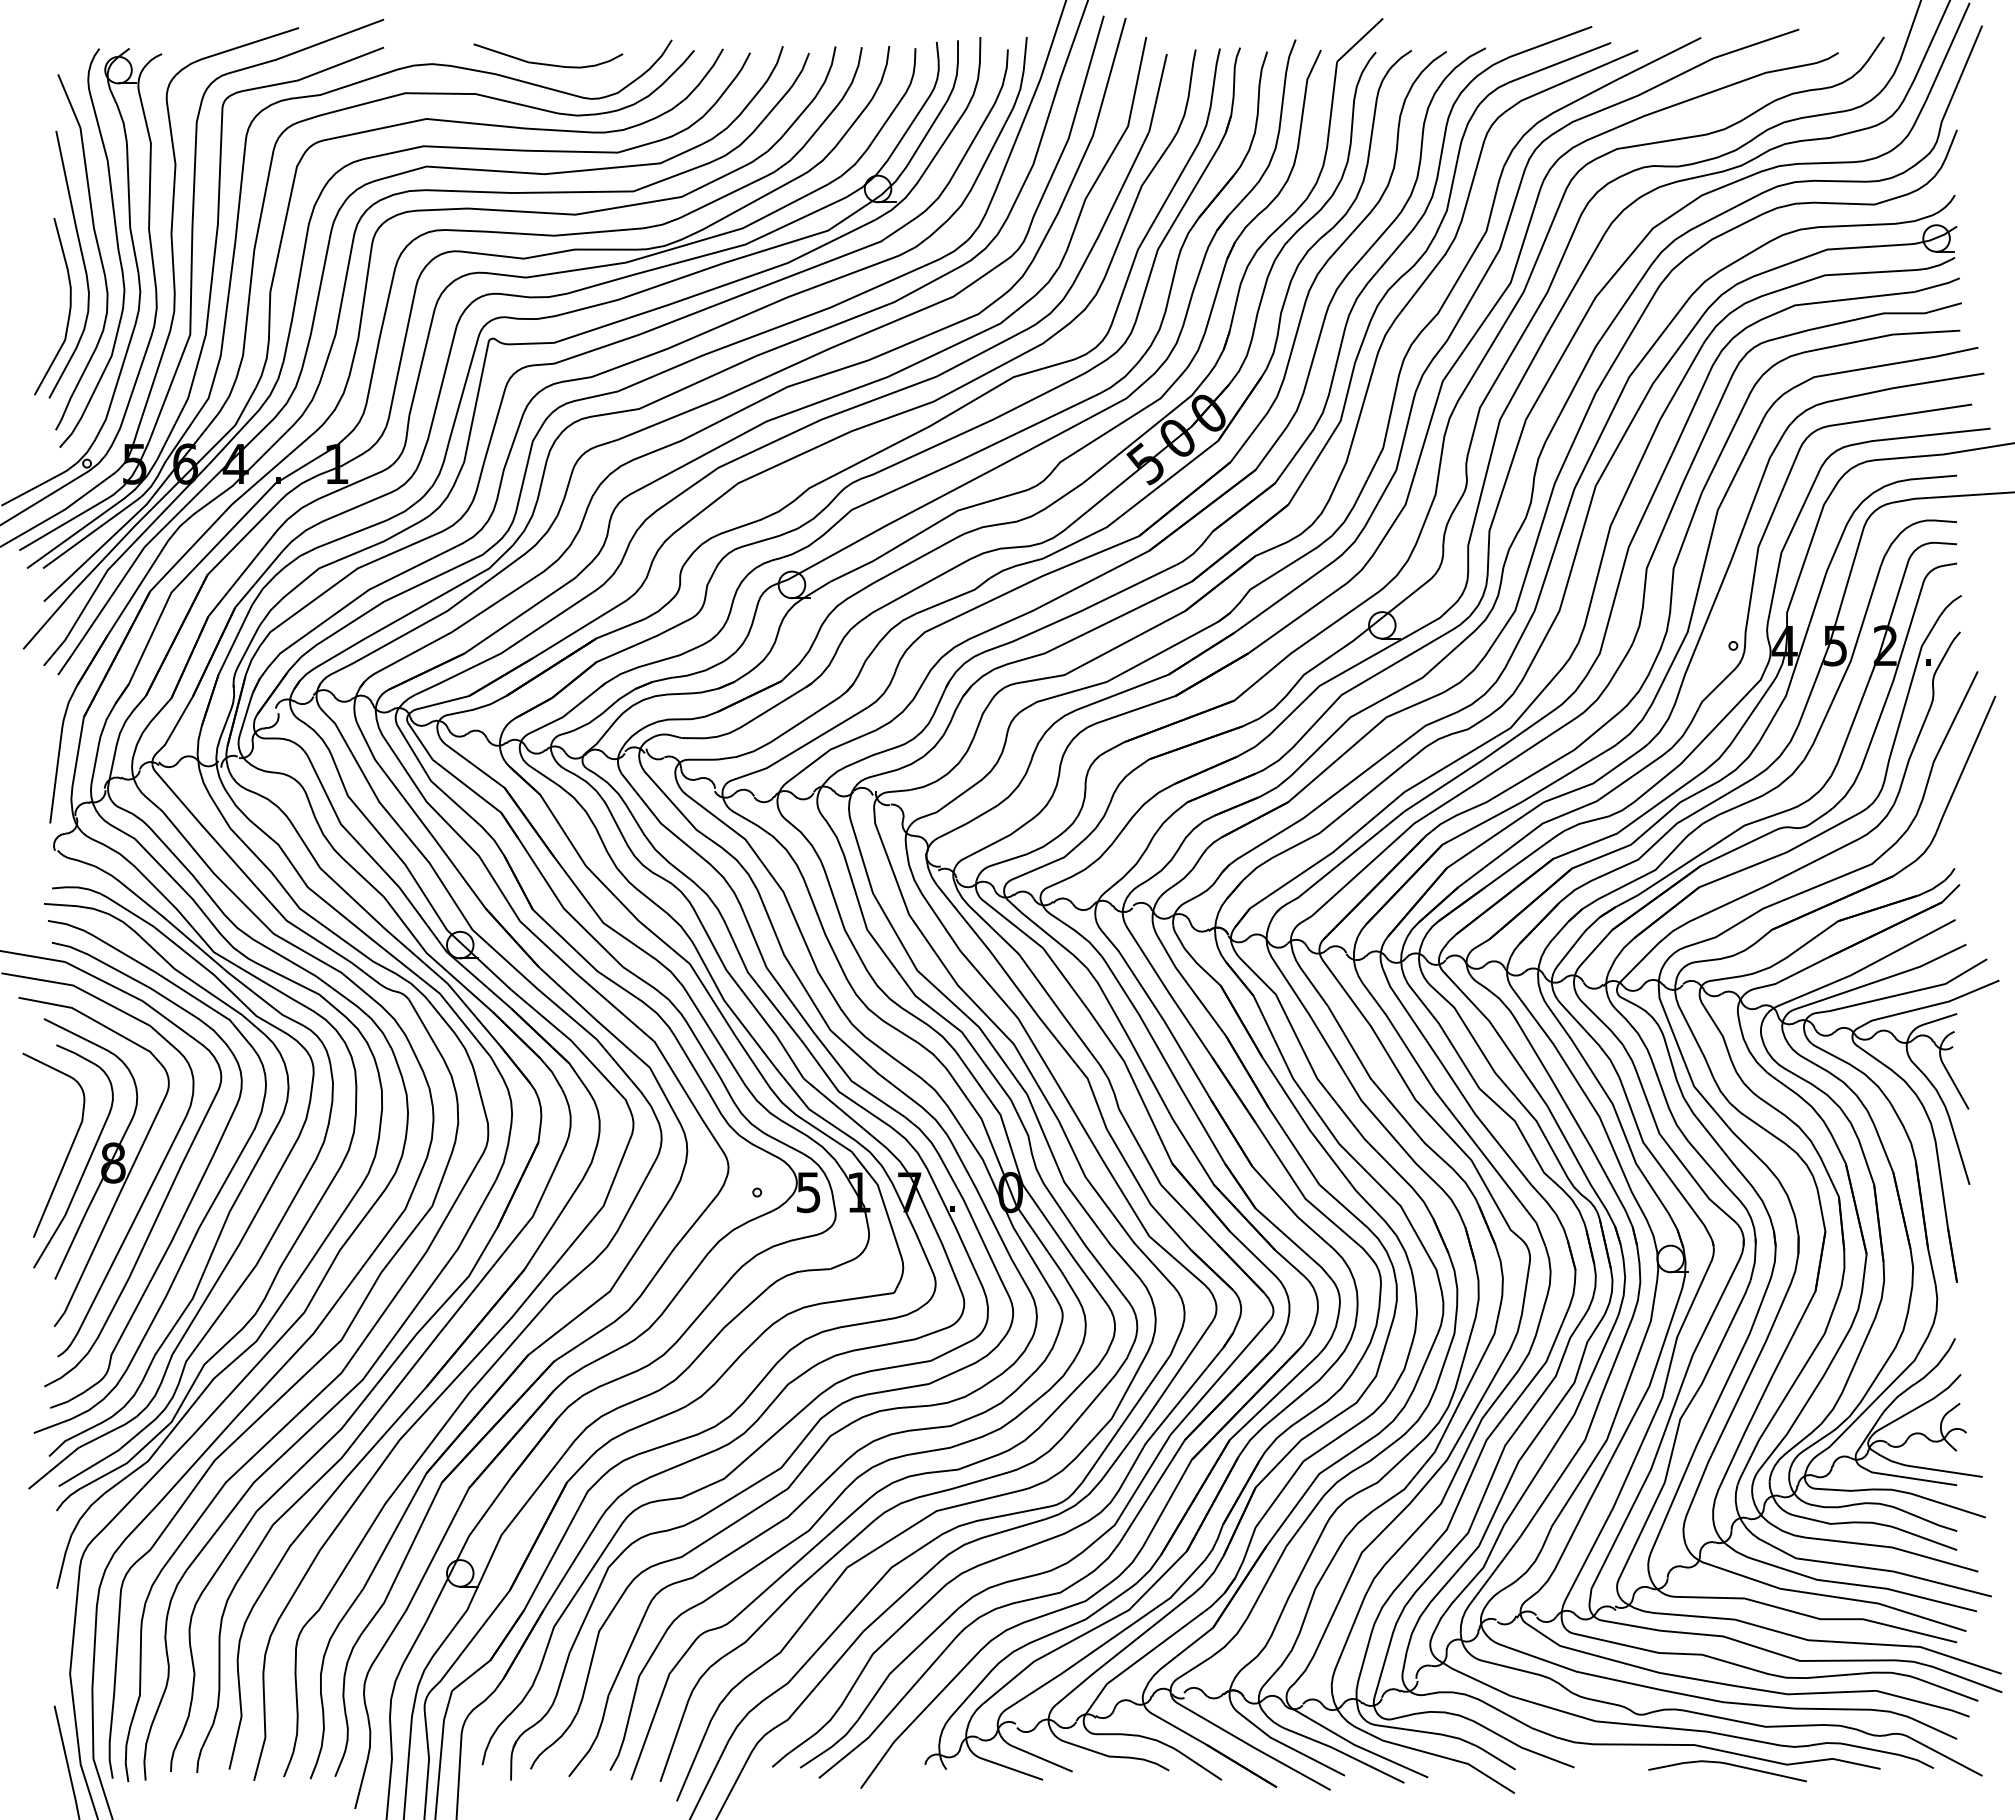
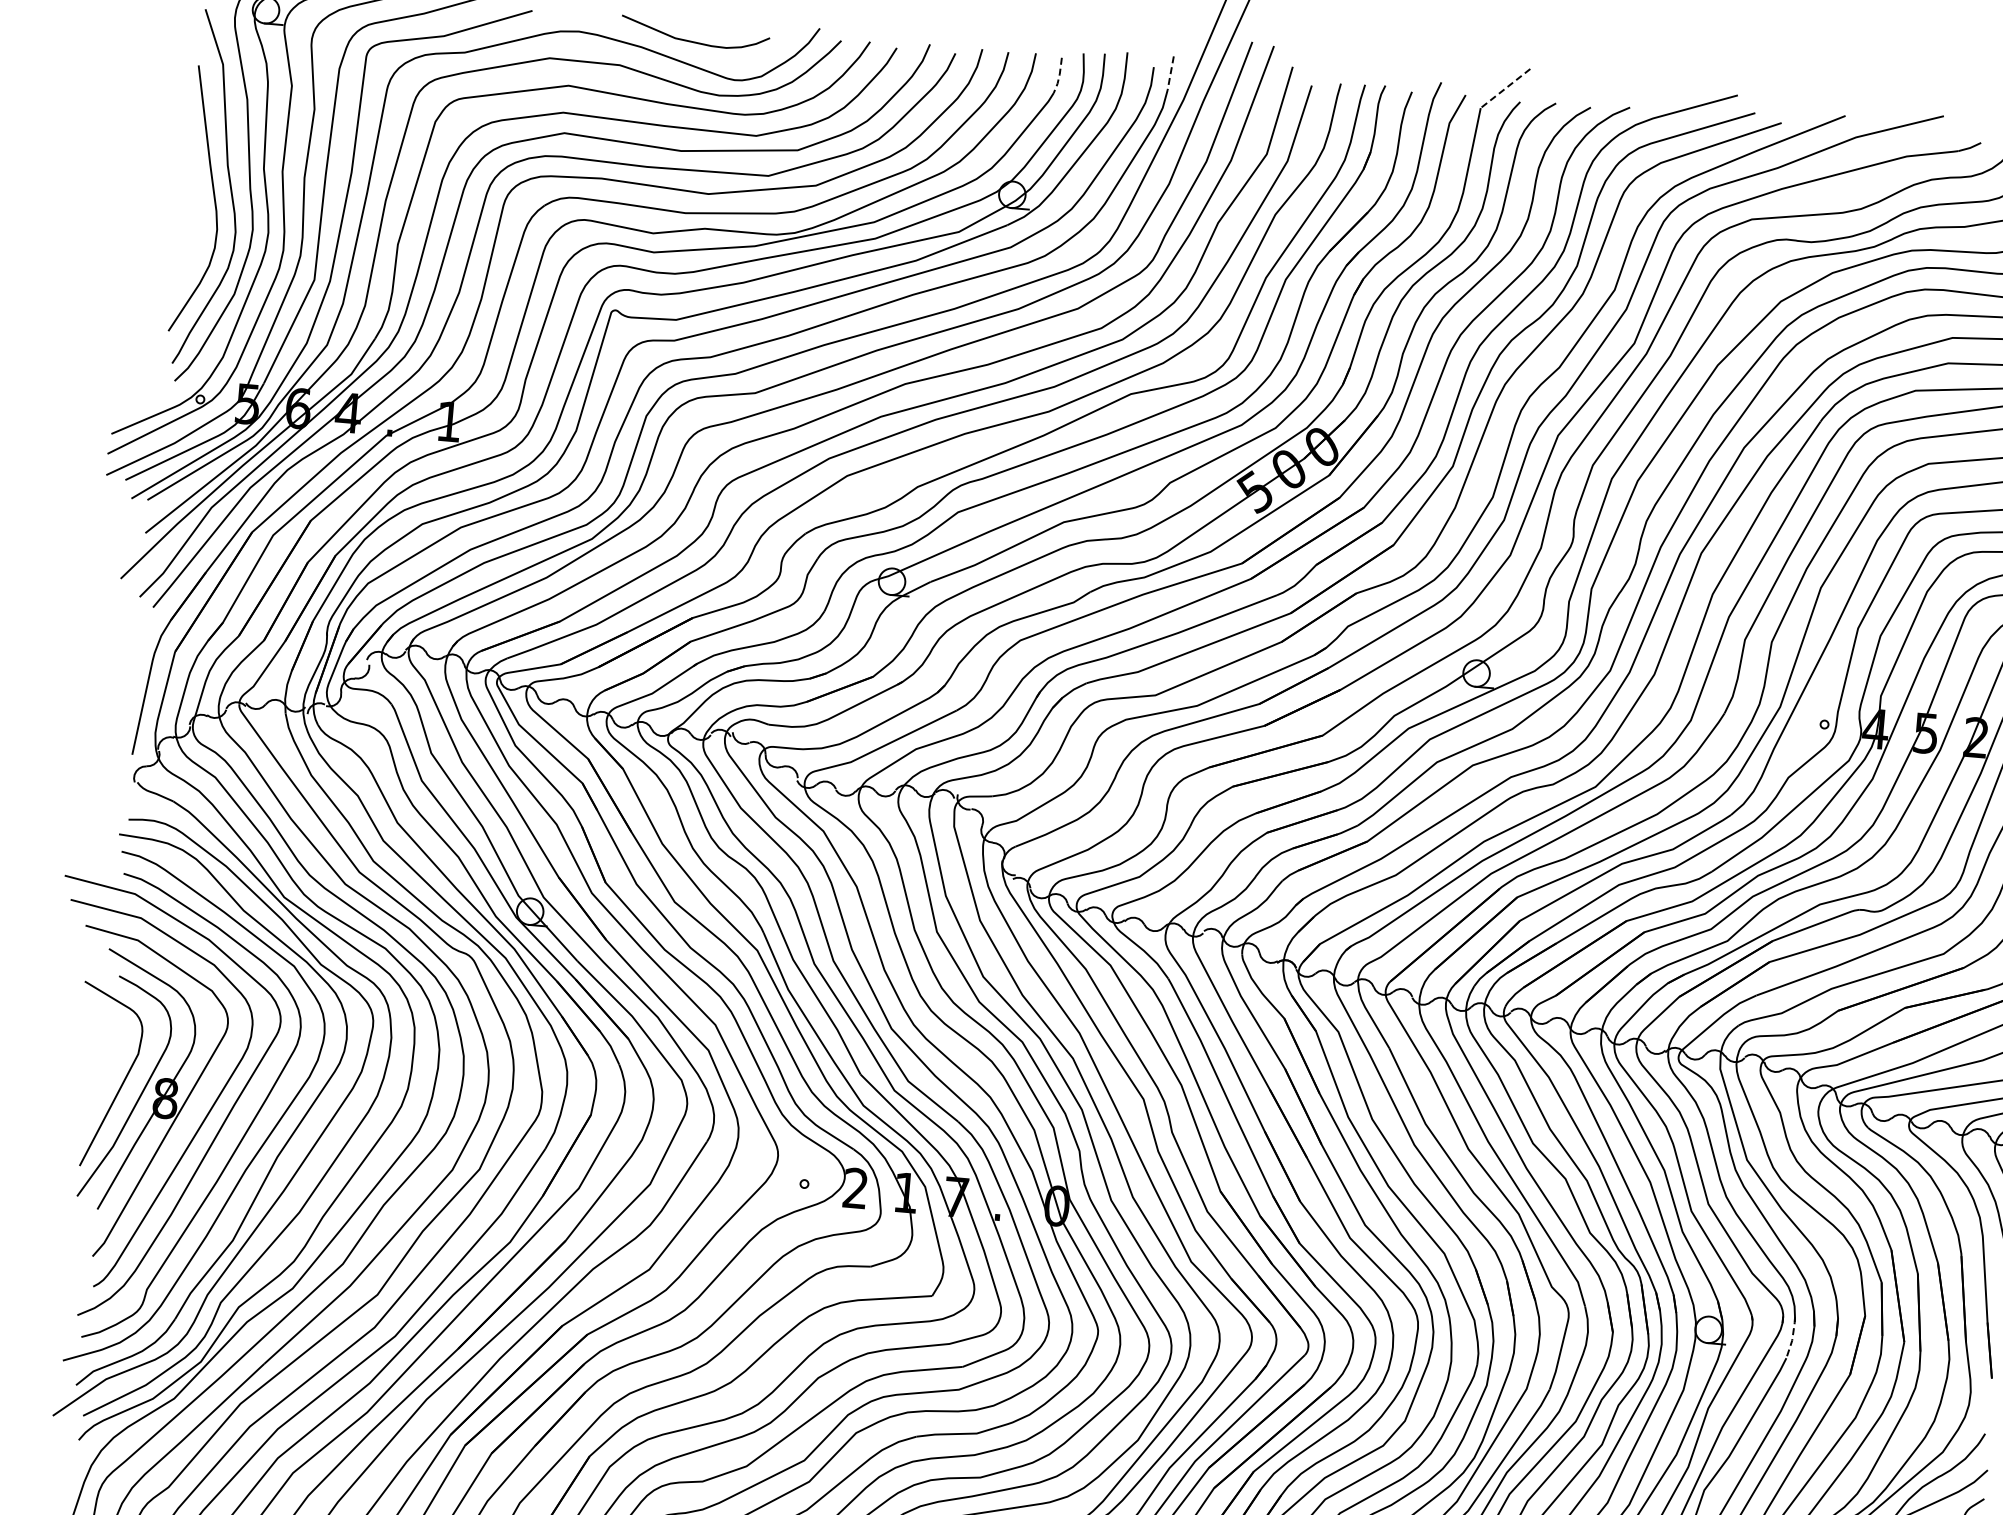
line: (1360, 40) -> (1505, 88), solid -> dashed
line: (1025, 54) -> (1170, 73), solid -> dashed
line: (914, 66) -> (1059, 75), solid -> dashed
curve: (69, 306) -> (196, 241), removed
text: (808, 1192) -> (855, 1188), 5 -> 2
line: (1755, 1259) -> (1793, 1337), solid -> dashed

